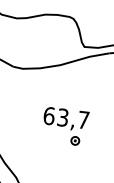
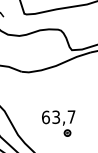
part: (64, 126) -> (58, 123), moved

